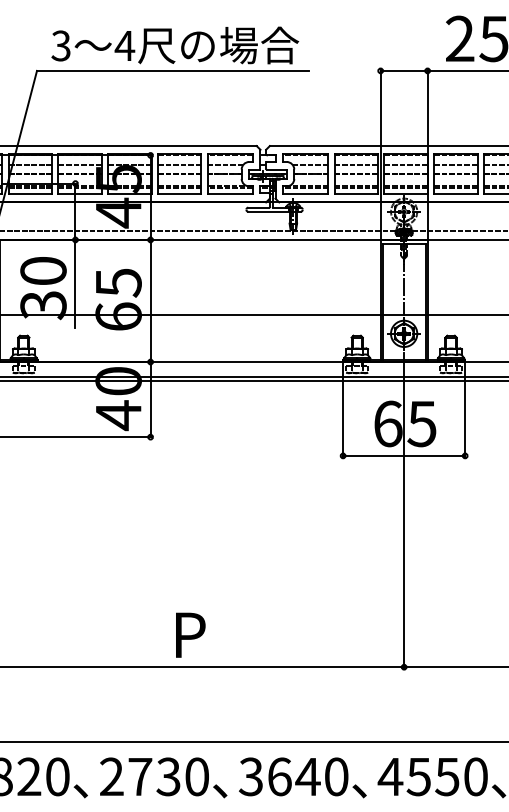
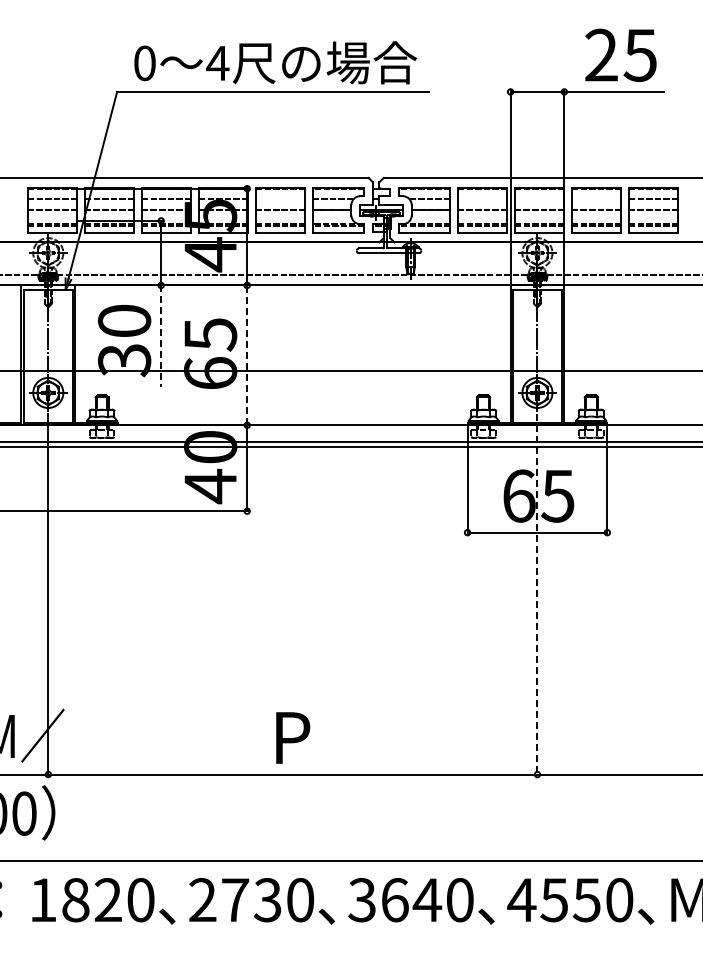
text: (60, 46) -> (144, 63), 3 -> 0
line: (179, 164) -> (280, 199), removed
line: (356, 164) -> (482, 199), removed
line: (405, 164) -> (539, 199), removed
line: (455, 164) -> (596, 199), removed
line: (75, 283) -> (161, 335), solid -> dashed
line: (150, 301) -> (247, 355), solid -> dashed
line: (404, 511) -> (537, 596), solid -> dashed

